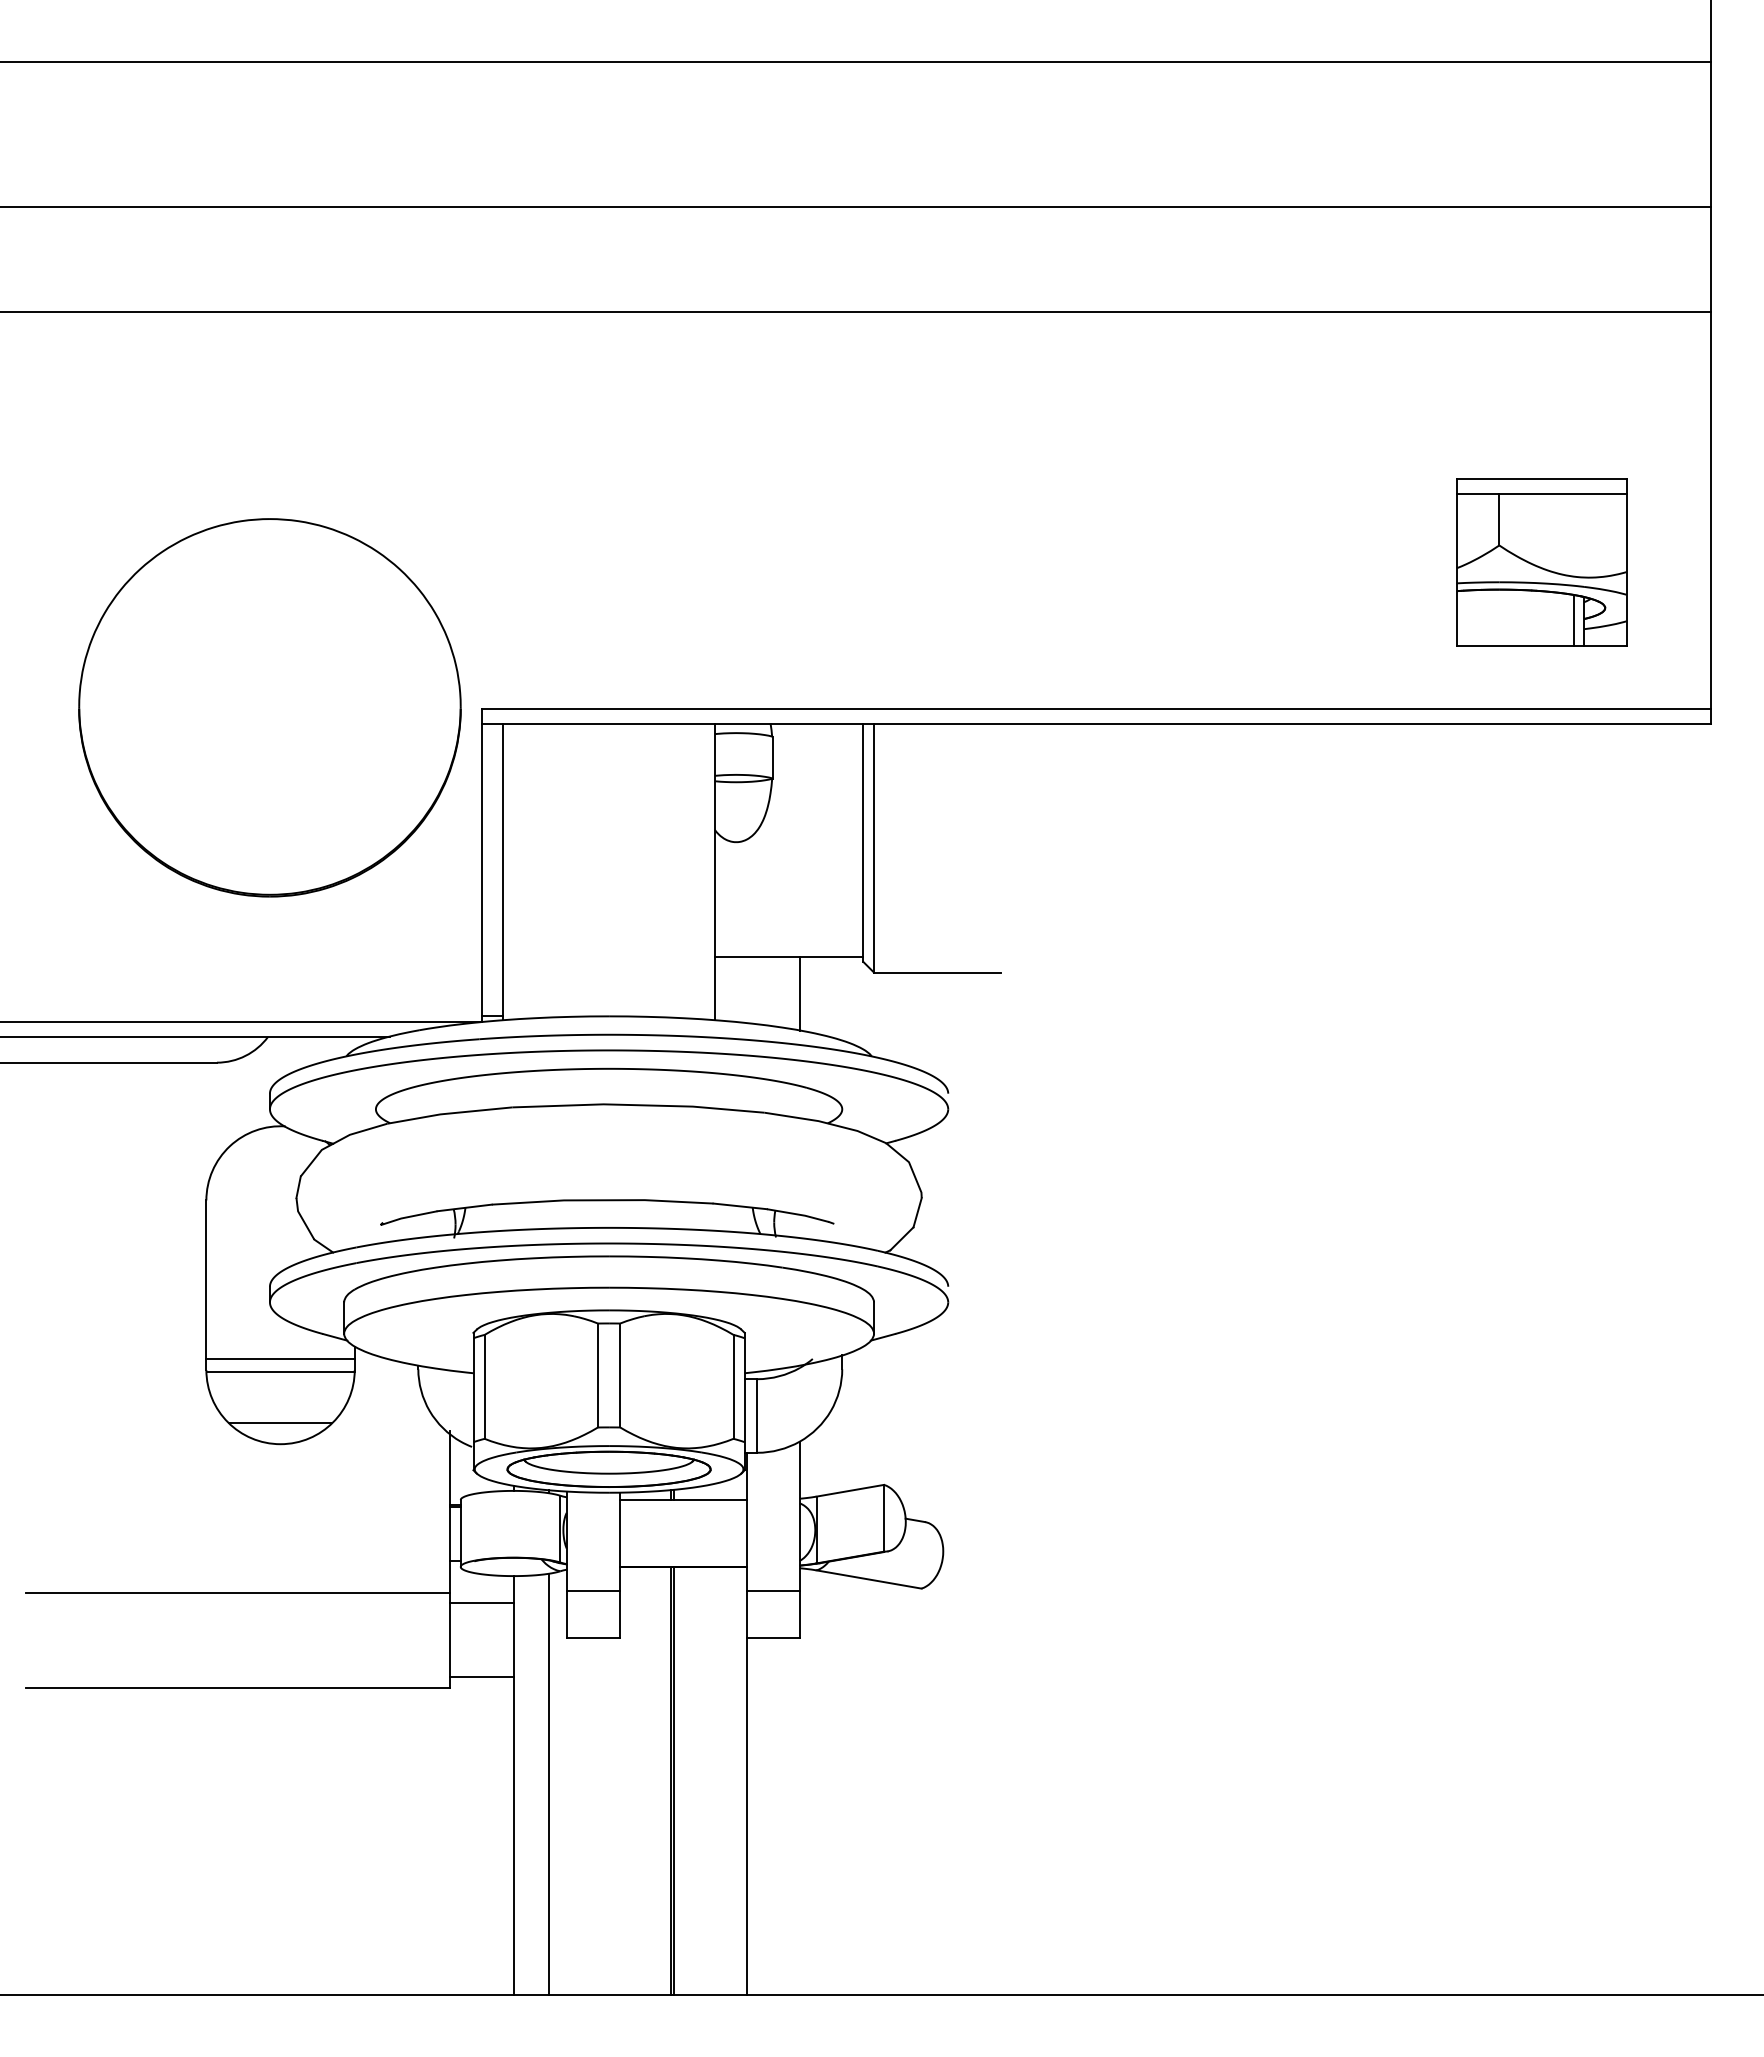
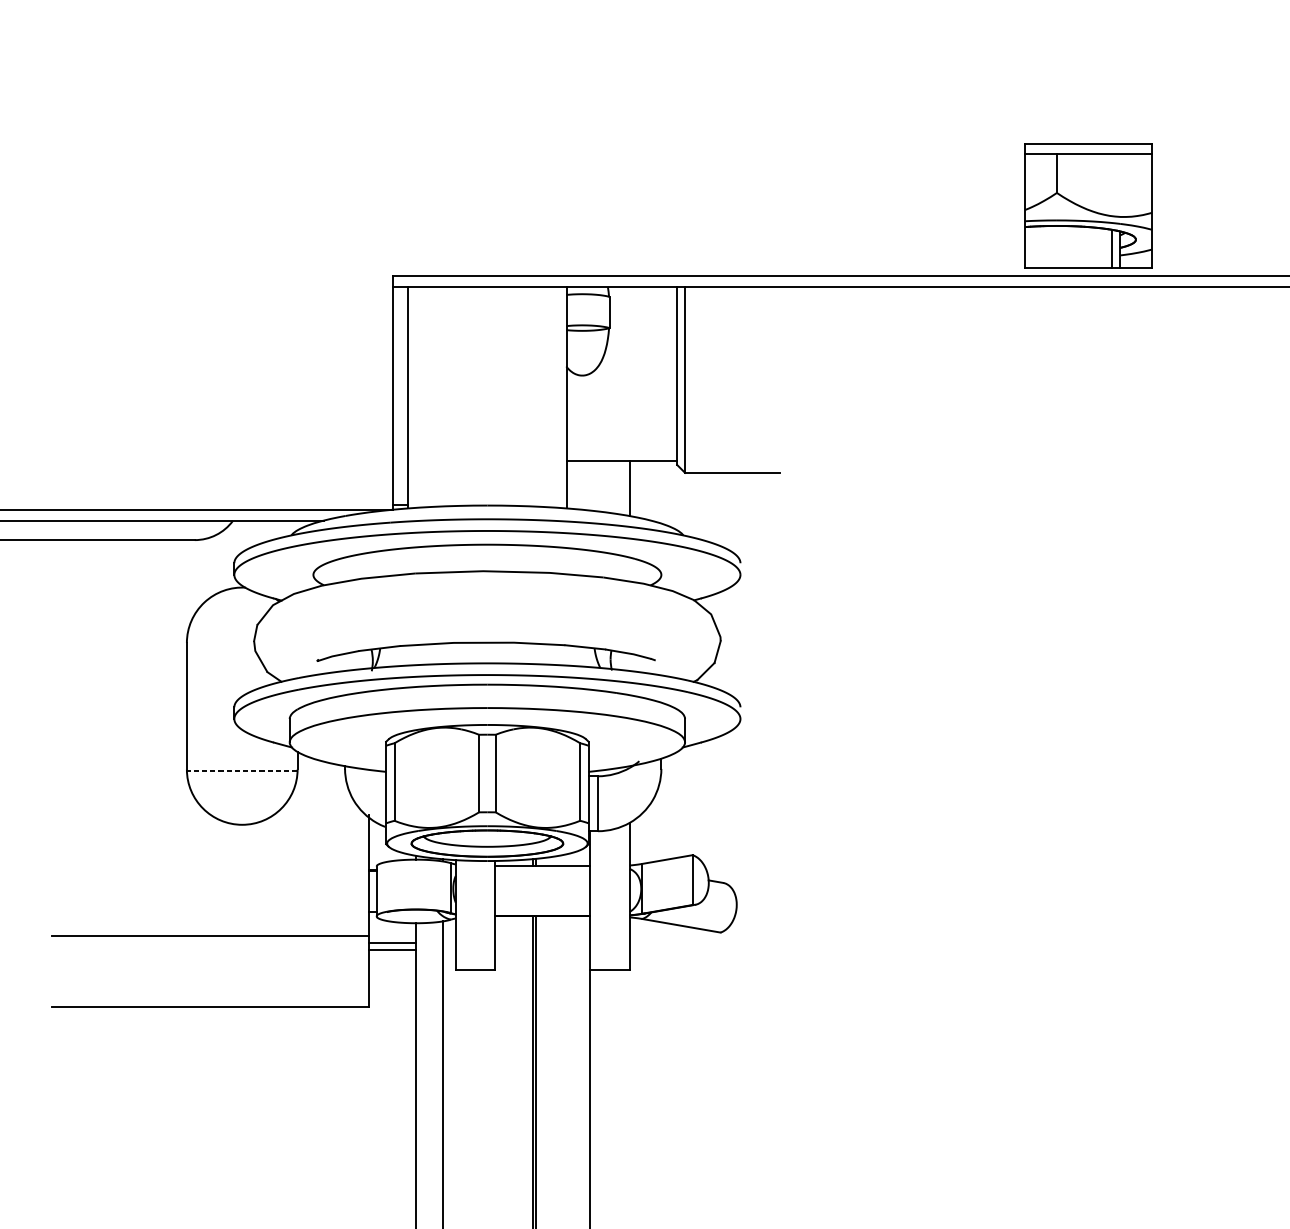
part: (1541, 562) -> (1088, 205), moved
part: (269, 707) -> (234, 275), removed
line: (280, 1359) -> (242, 761), removed
line: (280, 1371) -> (242, 770), solid -> dashed
line: (280, 1423) -> (242, 809), removed
line: (592, 1591) -> (475, 934), removed
line: (772, 1591) -> (609, 934), removed
line: (481, 1677) -> (392, 950), moved

